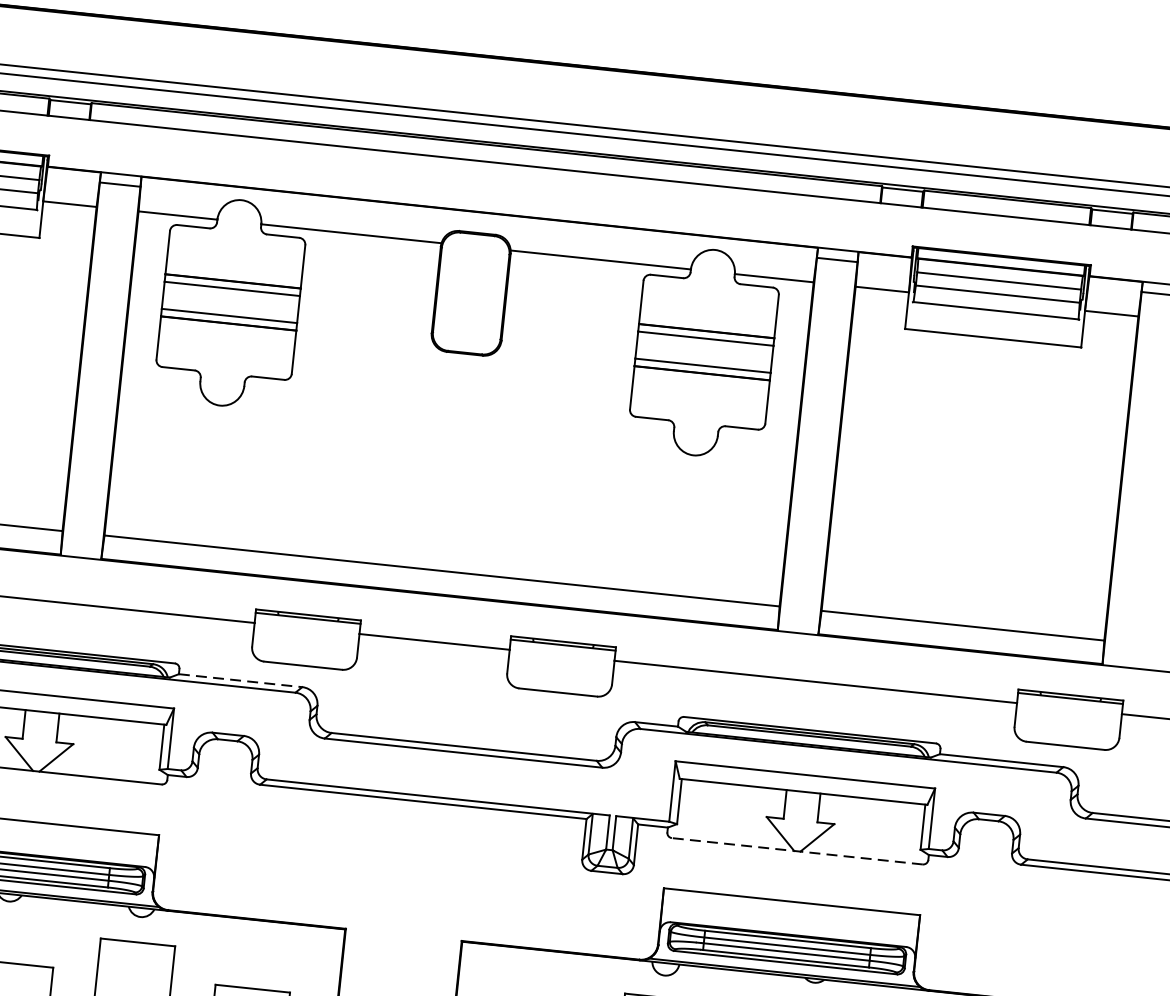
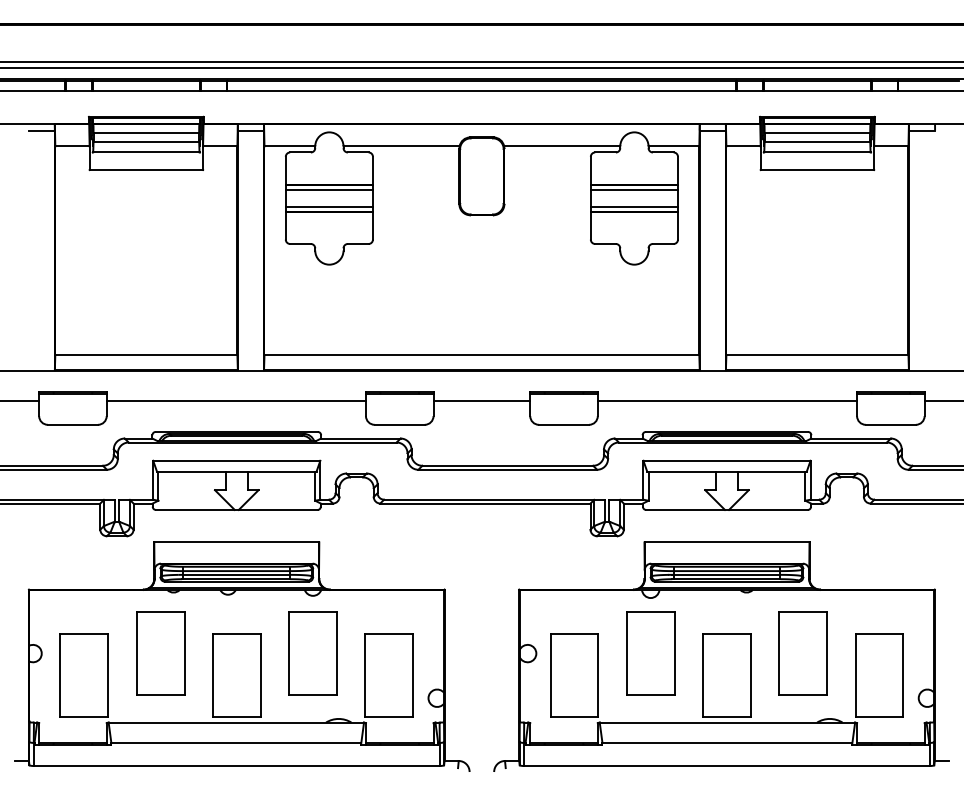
line: (240, 680) -> (360, 438), dashed -> solid
line: (798, 850) -> (727, 509), dashed -> solid

